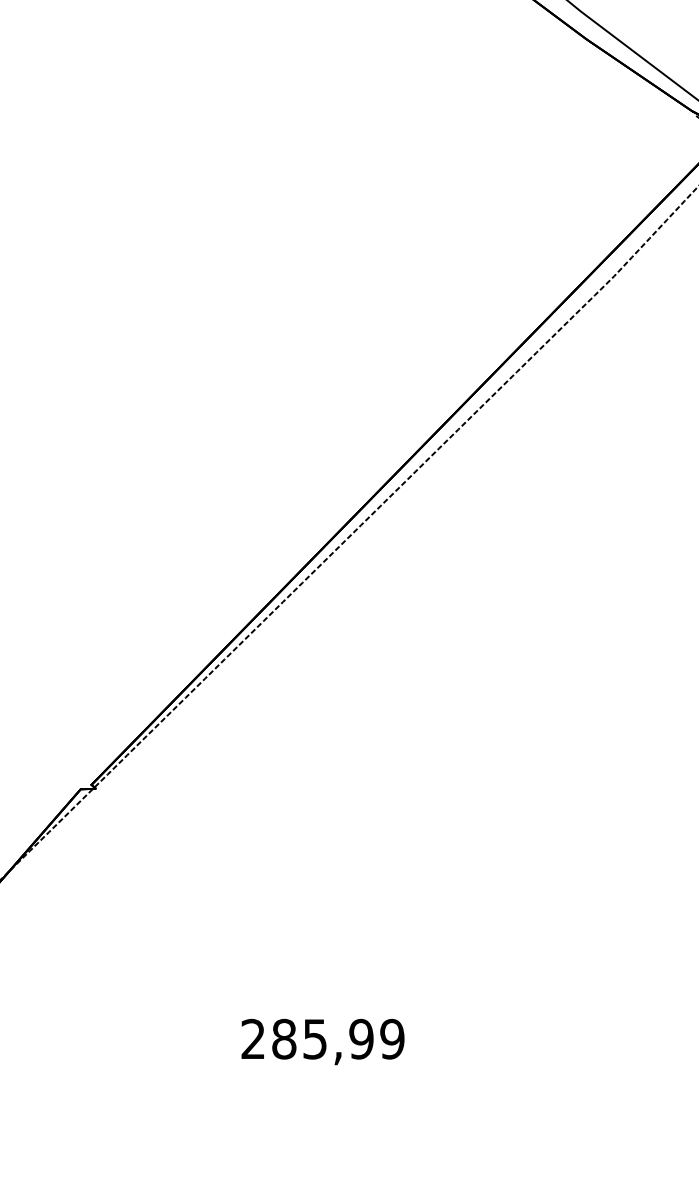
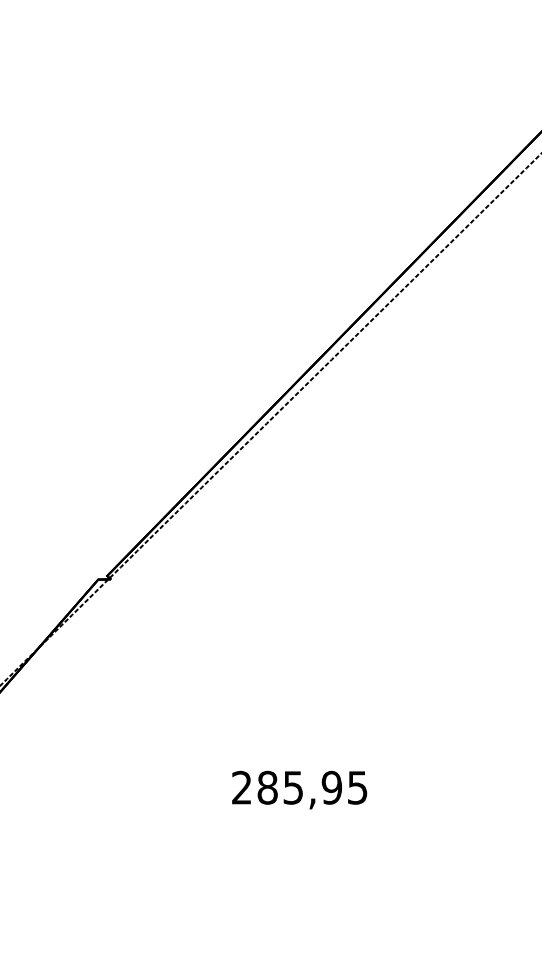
text: (392, 1038) -> (357, 787), 285,99 -> 285,95

